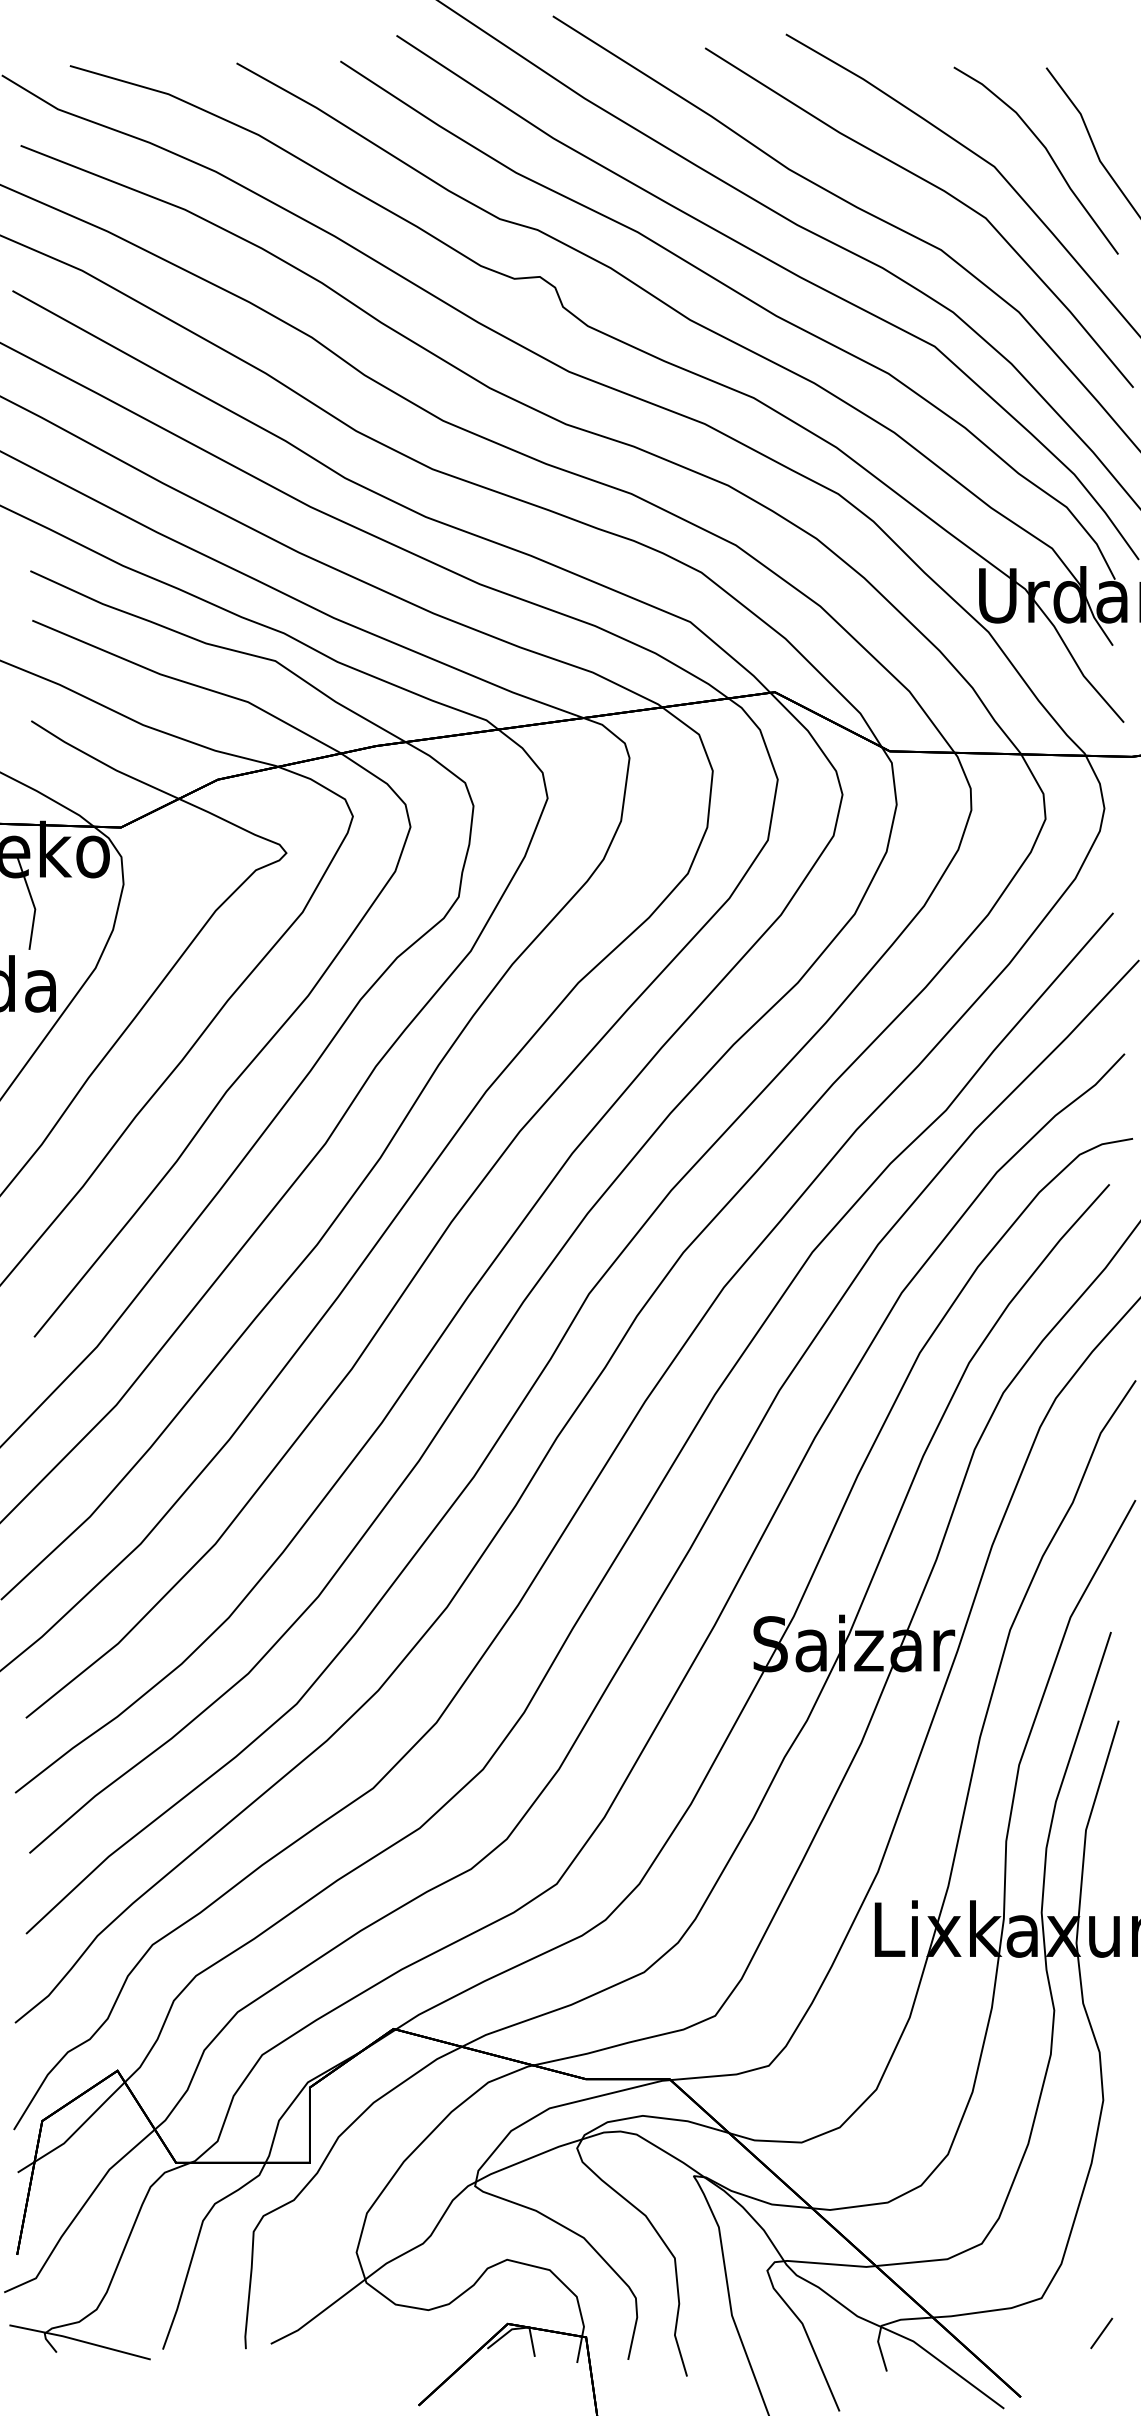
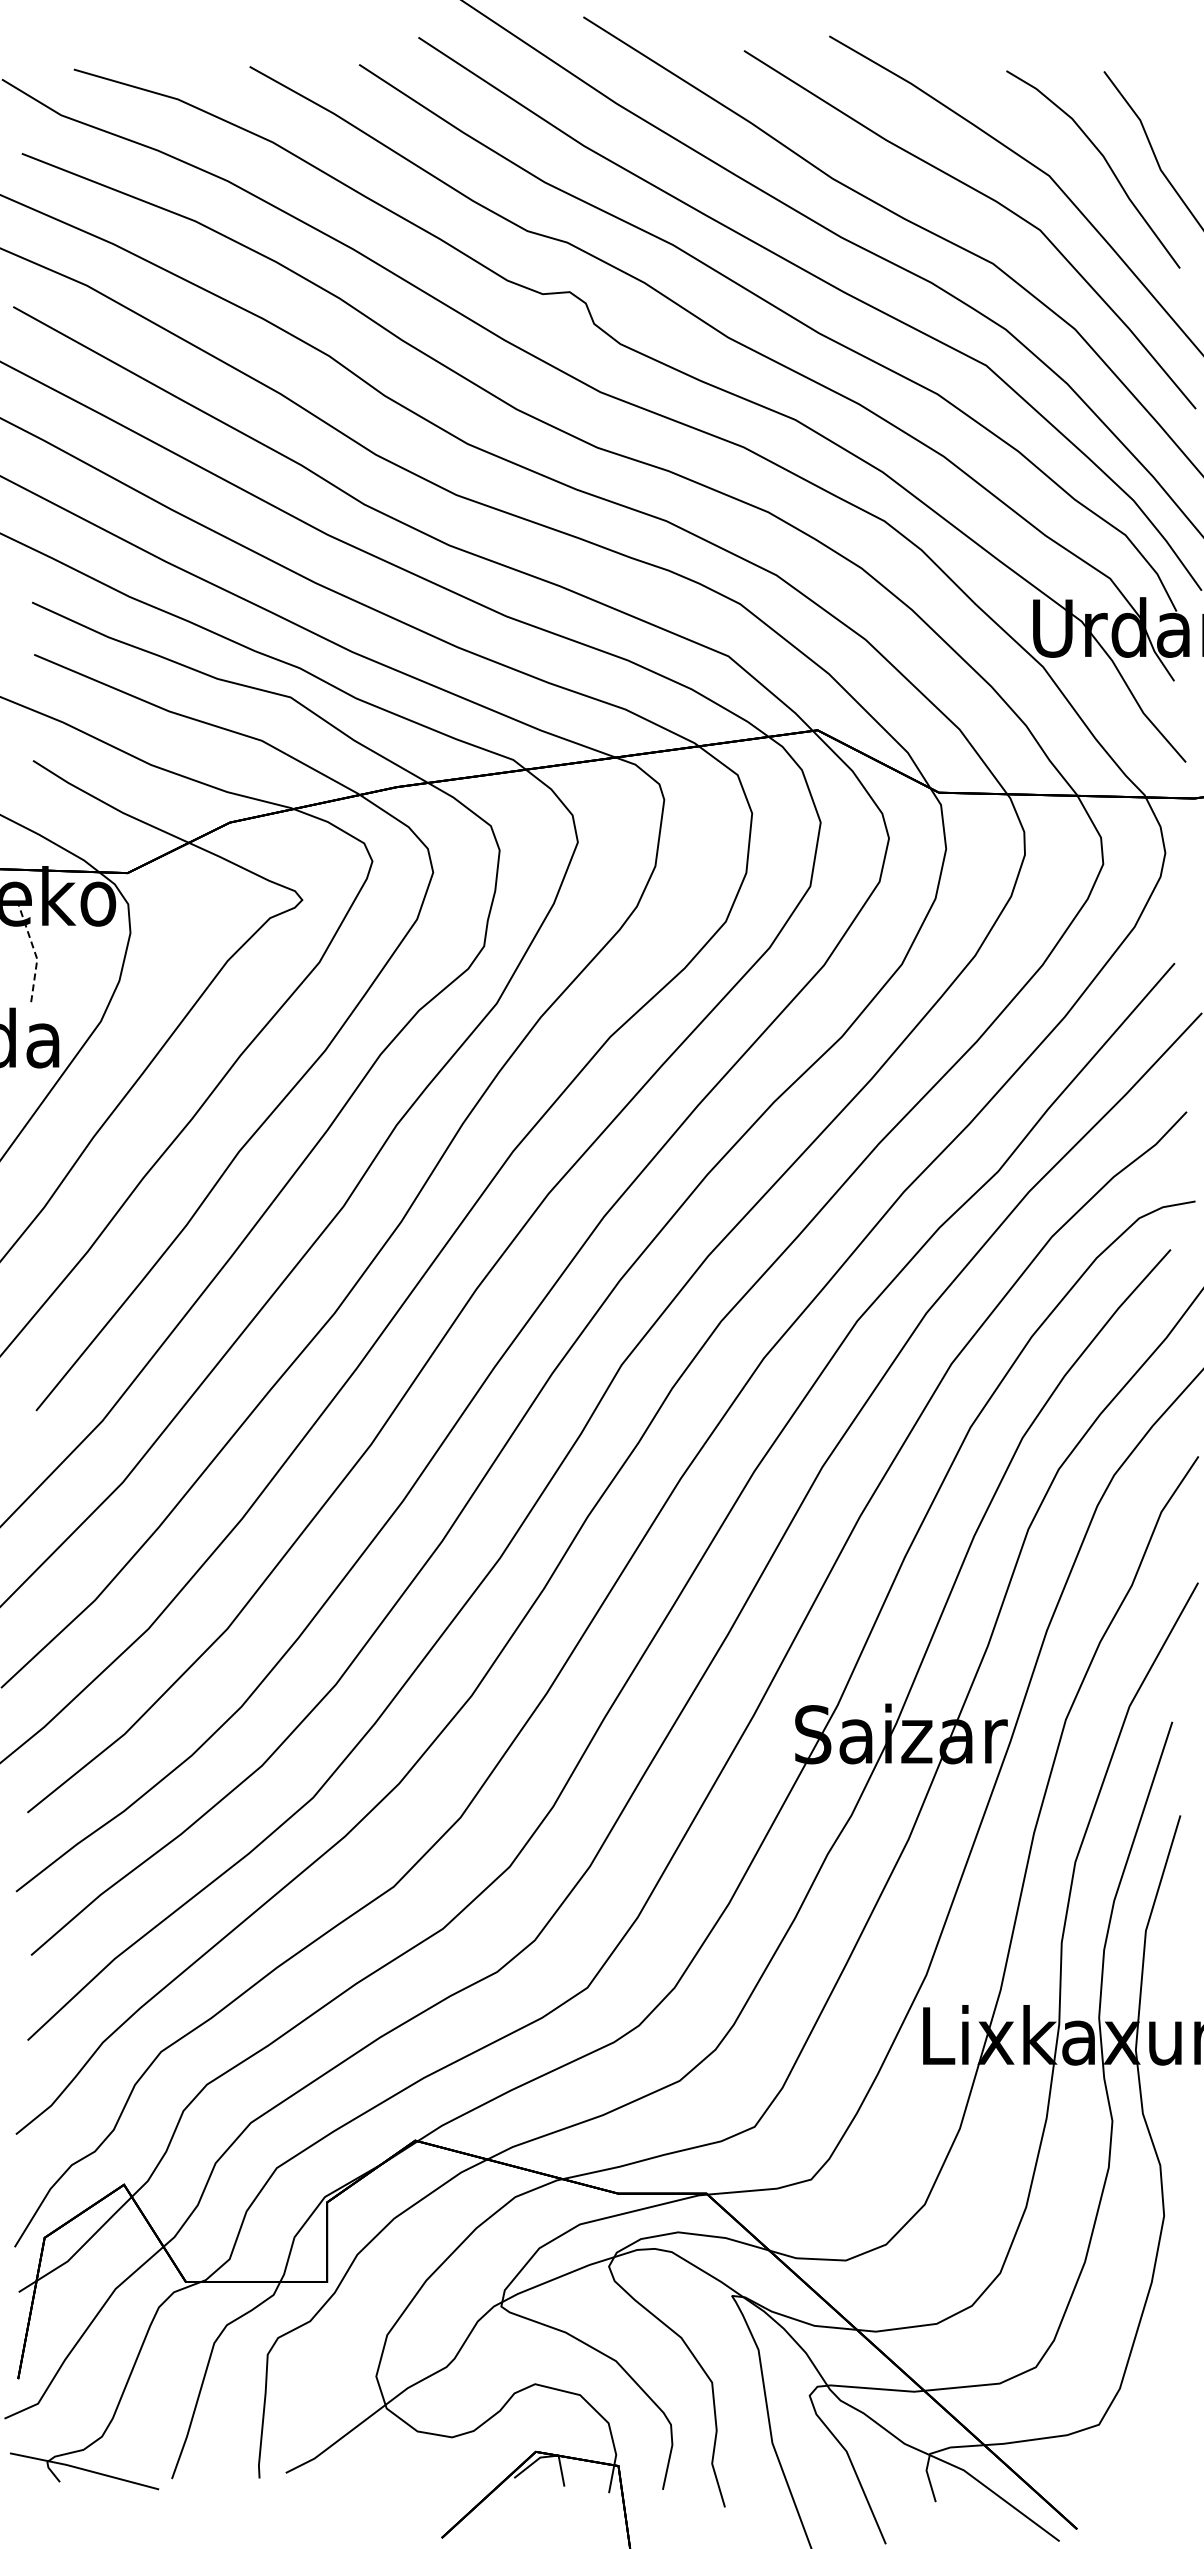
line: (33, 902) -> (35, 952), solid -> dashed
line: (1101, 2333) -> (1162, 2461), removed

